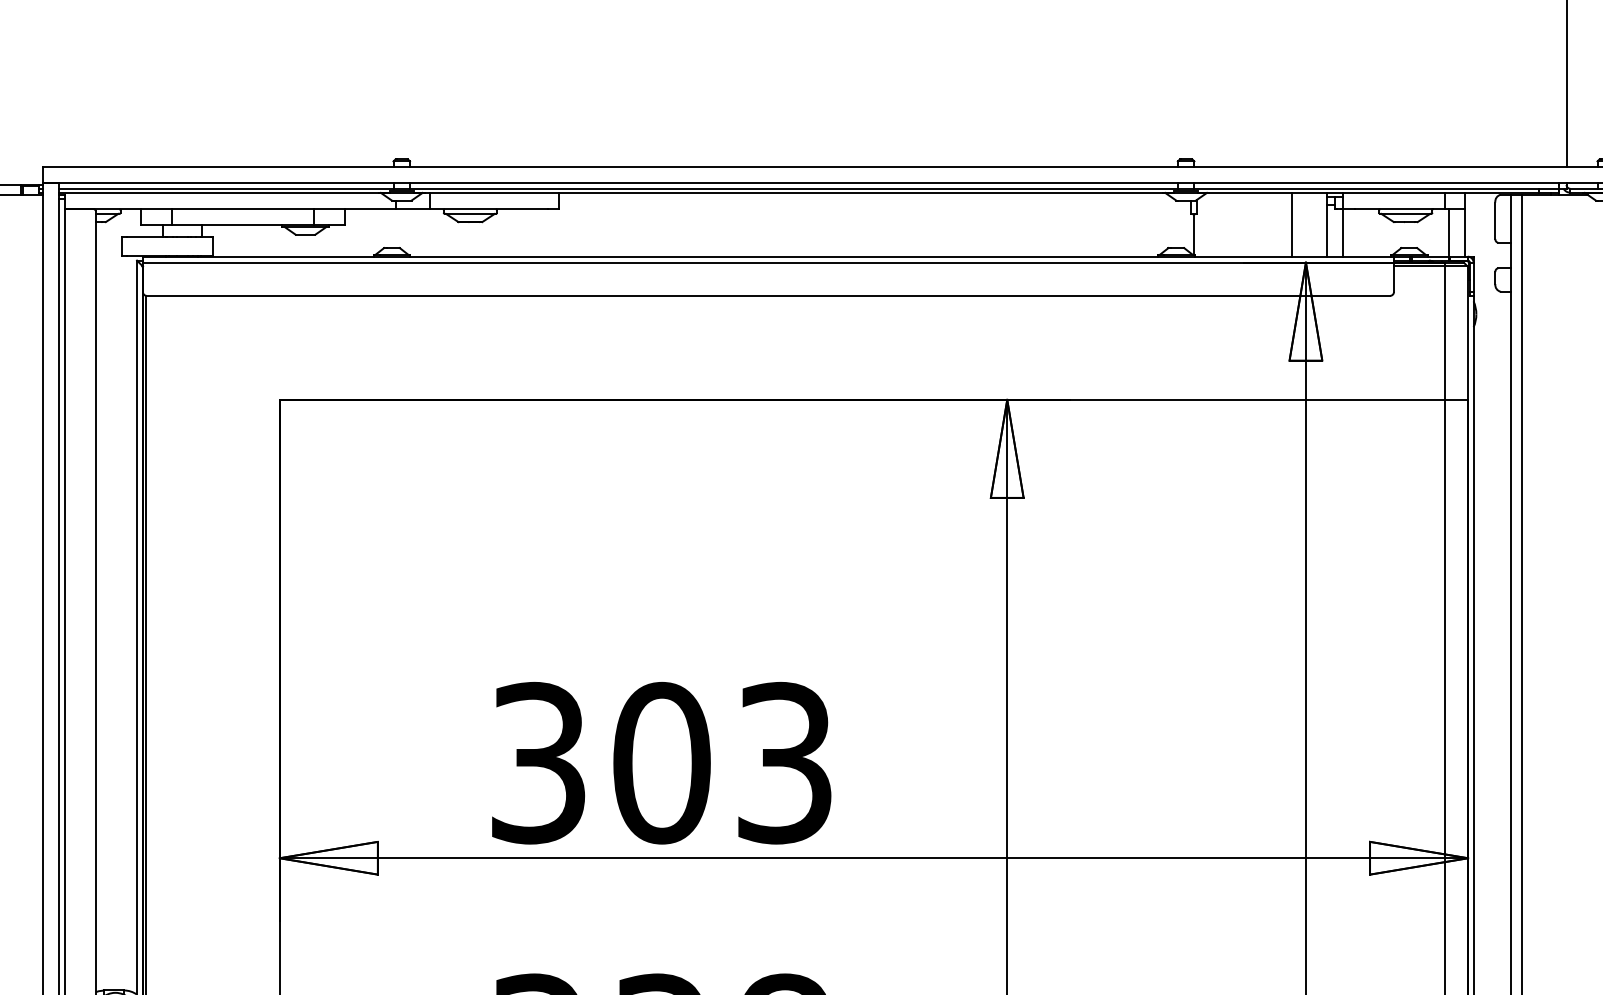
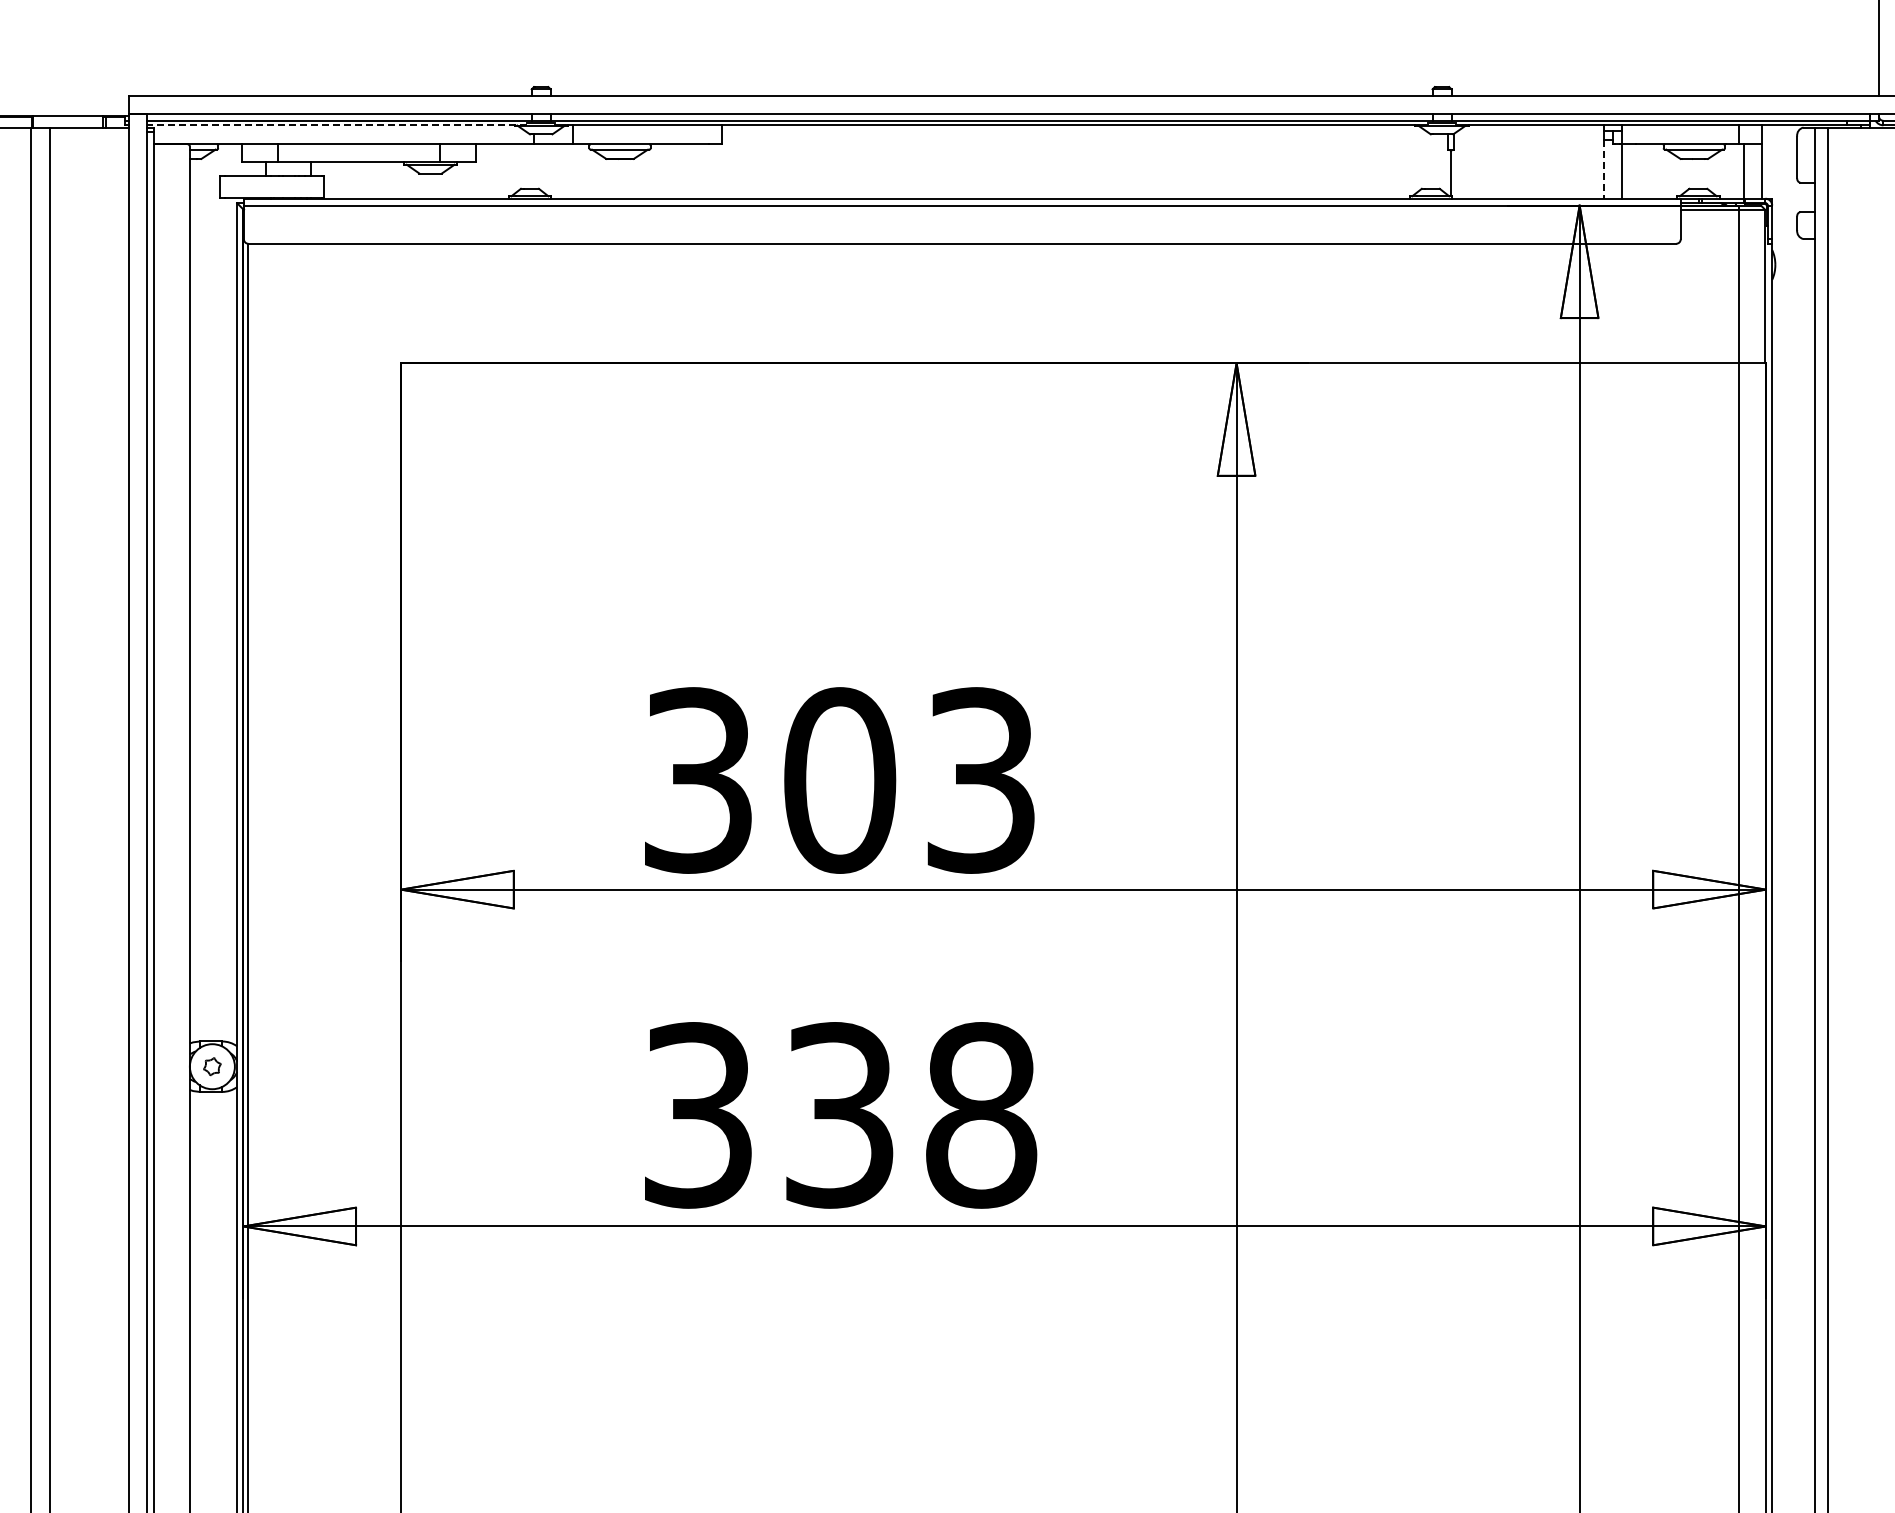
line: (223, 192) -> (336, 125), solid -> dashed
line: (1291, 224) -> (1563, 161), removed
line: (1327, 231) -> (1604, 169), solid -> dashed

